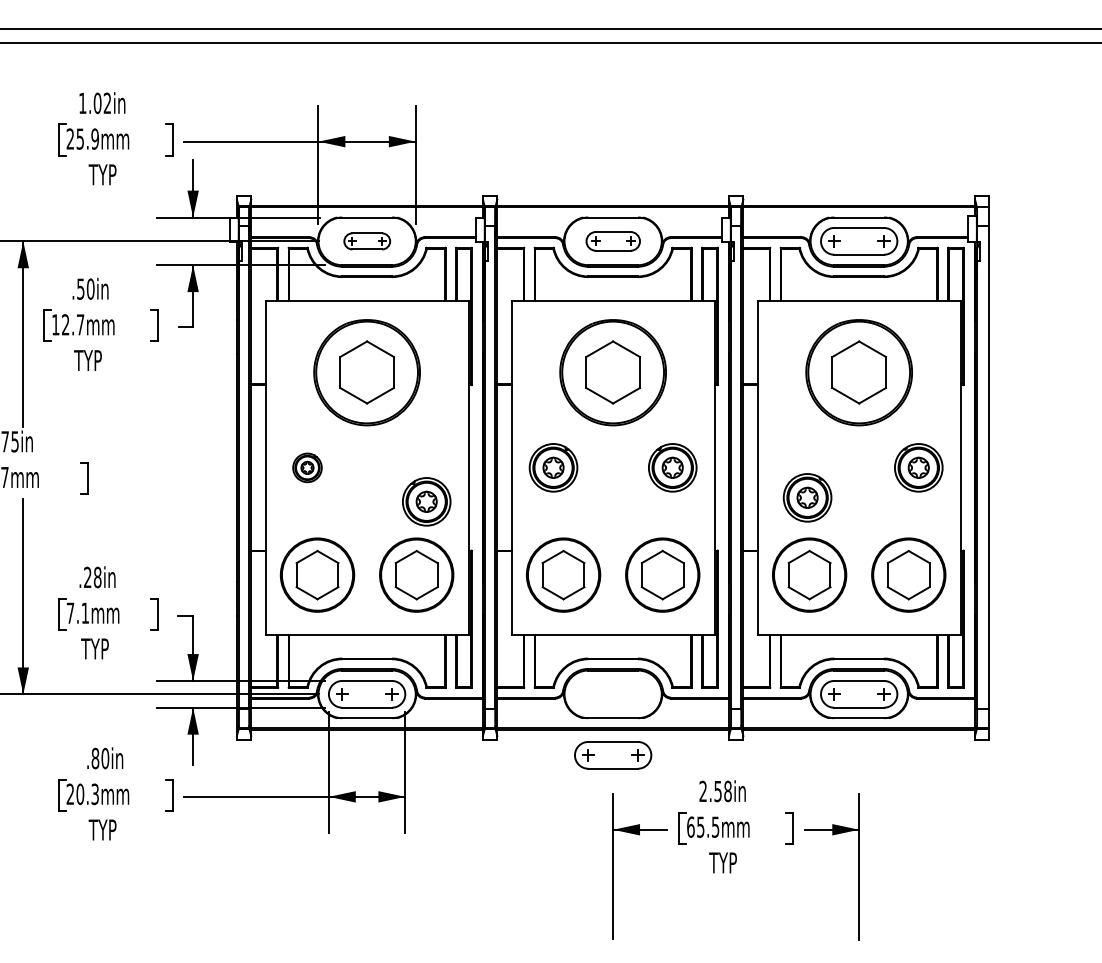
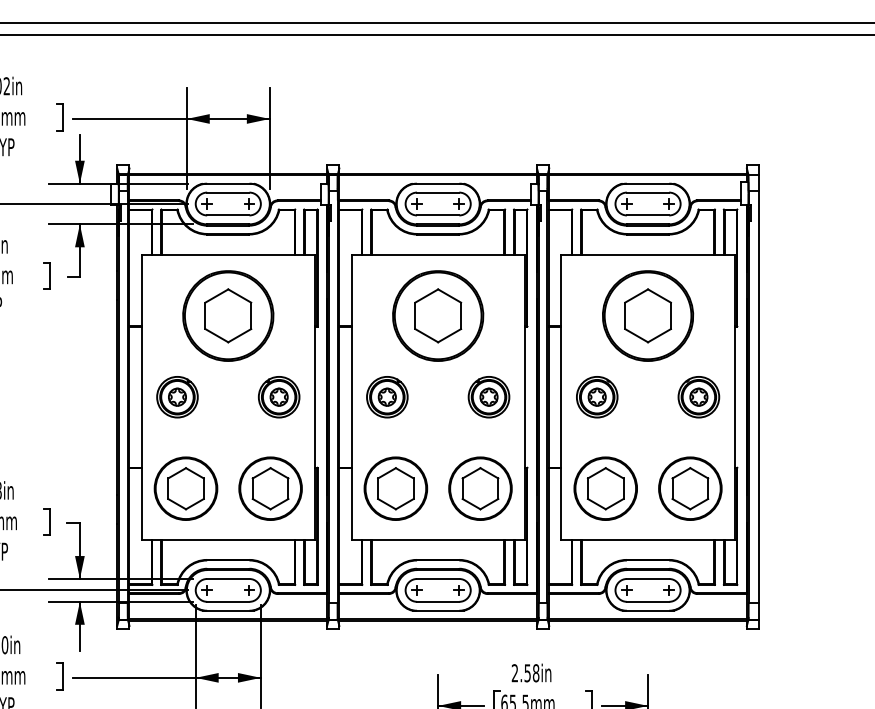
part: (367, 241) -> (228, 204), size x1.67
part: (613, 241) -> (438, 204), size x1.43
part: (307, 467) -> (177, 396), size x1.67
part: (807, 497) -> (597, 396), moved
part: (426, 501) -> (278, 396), moved
part: (613, 755) -> (438, 590), moved

